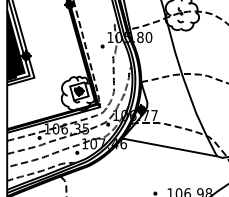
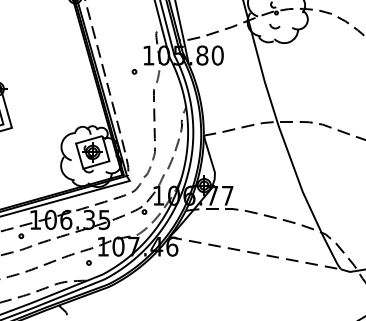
line: (169, 147) -> (254, 253), solid -> dashed

